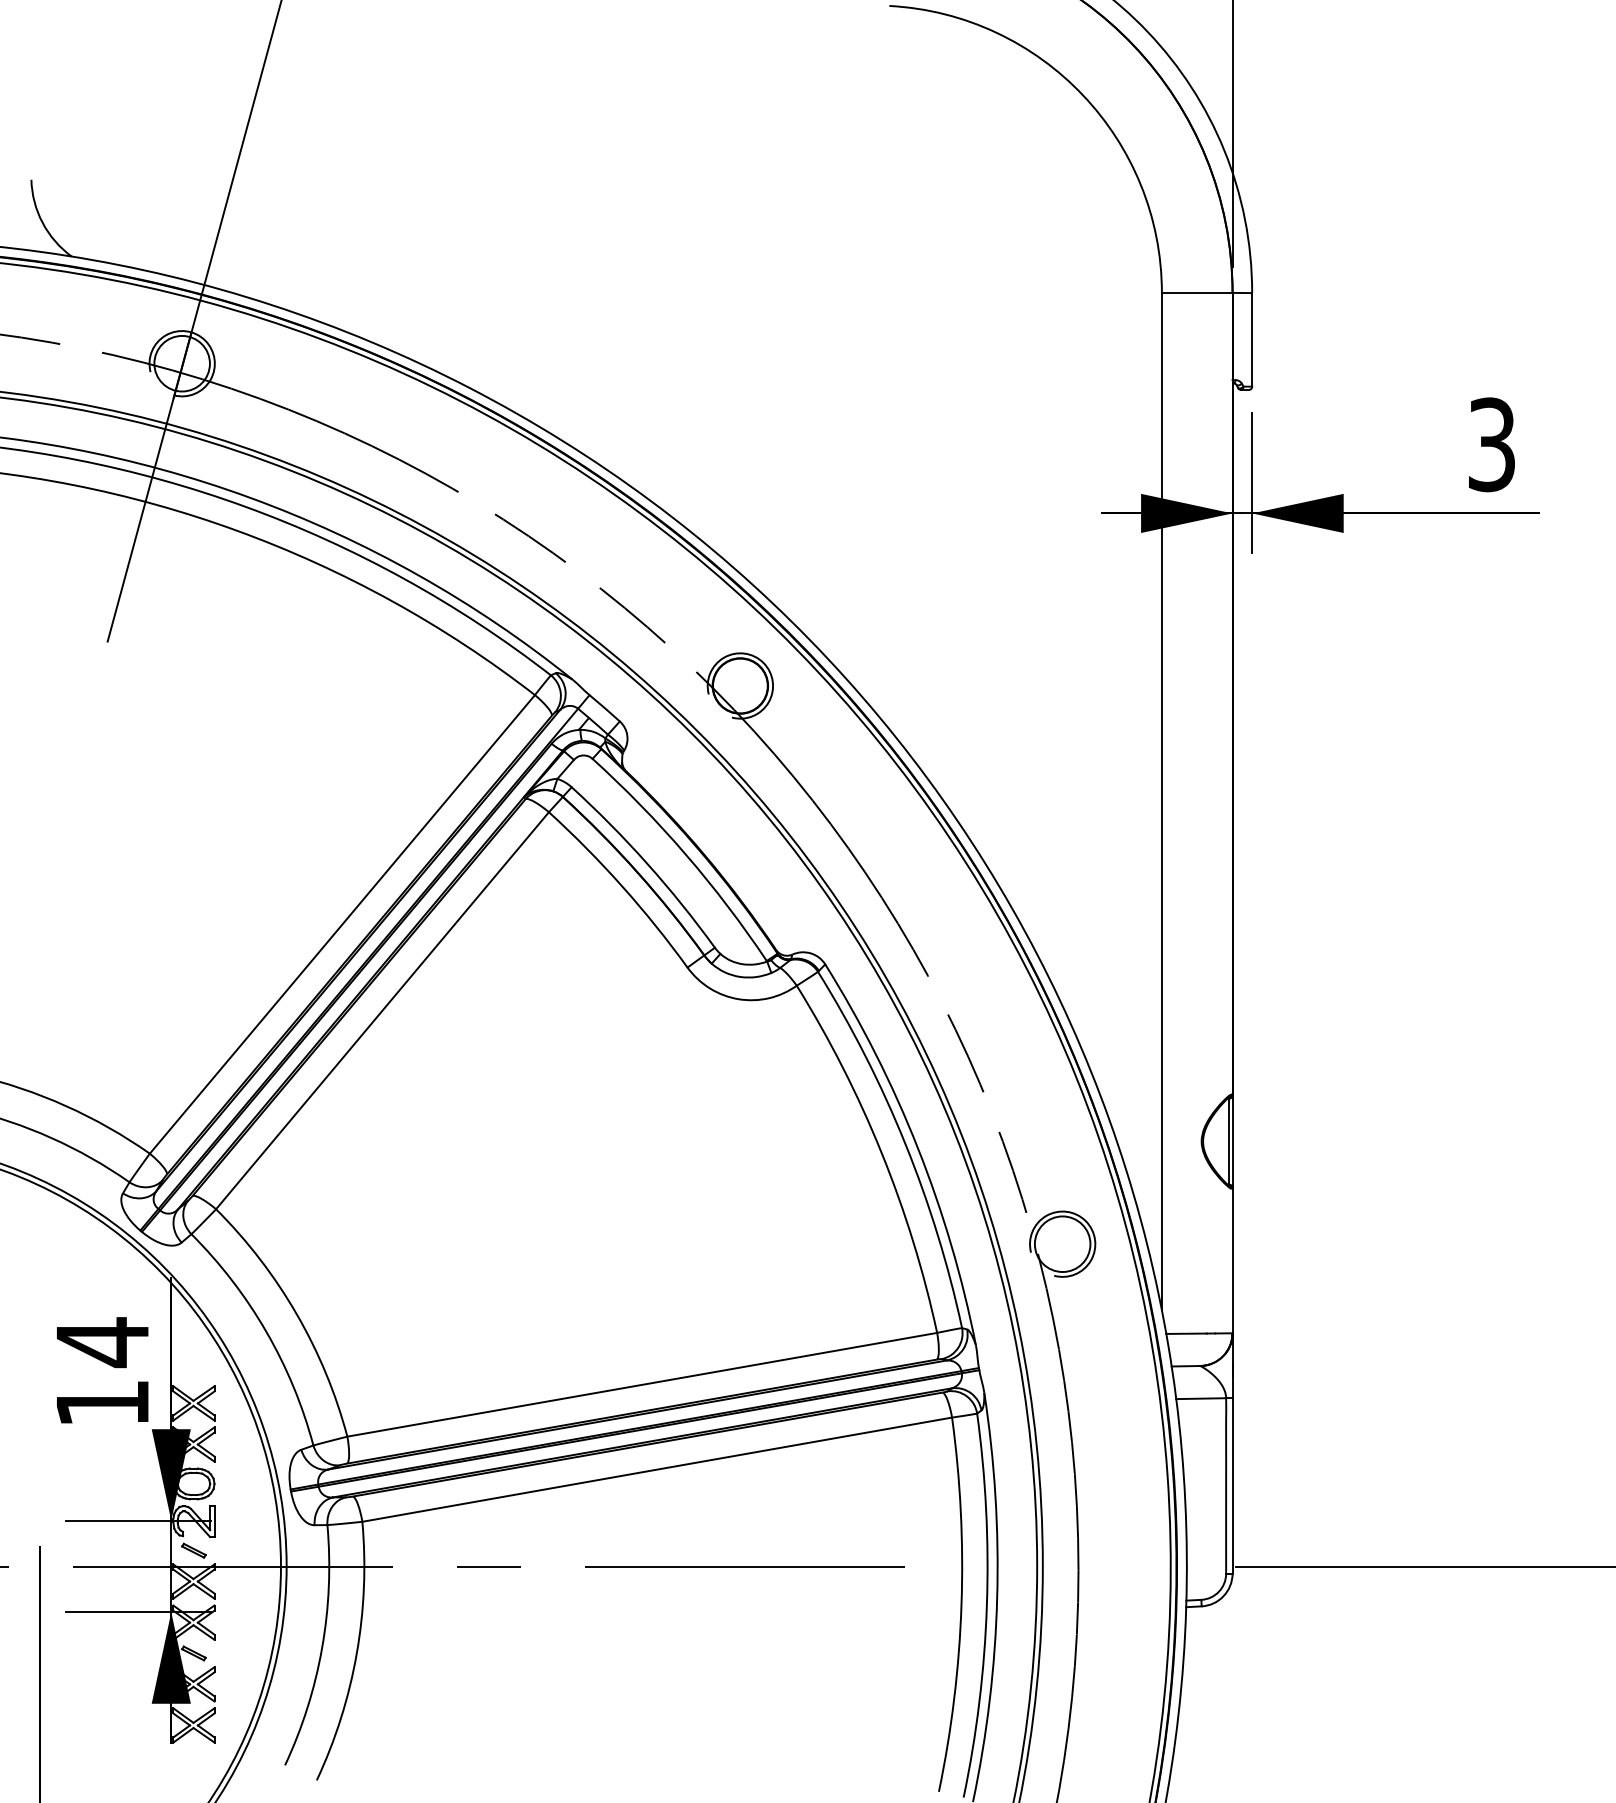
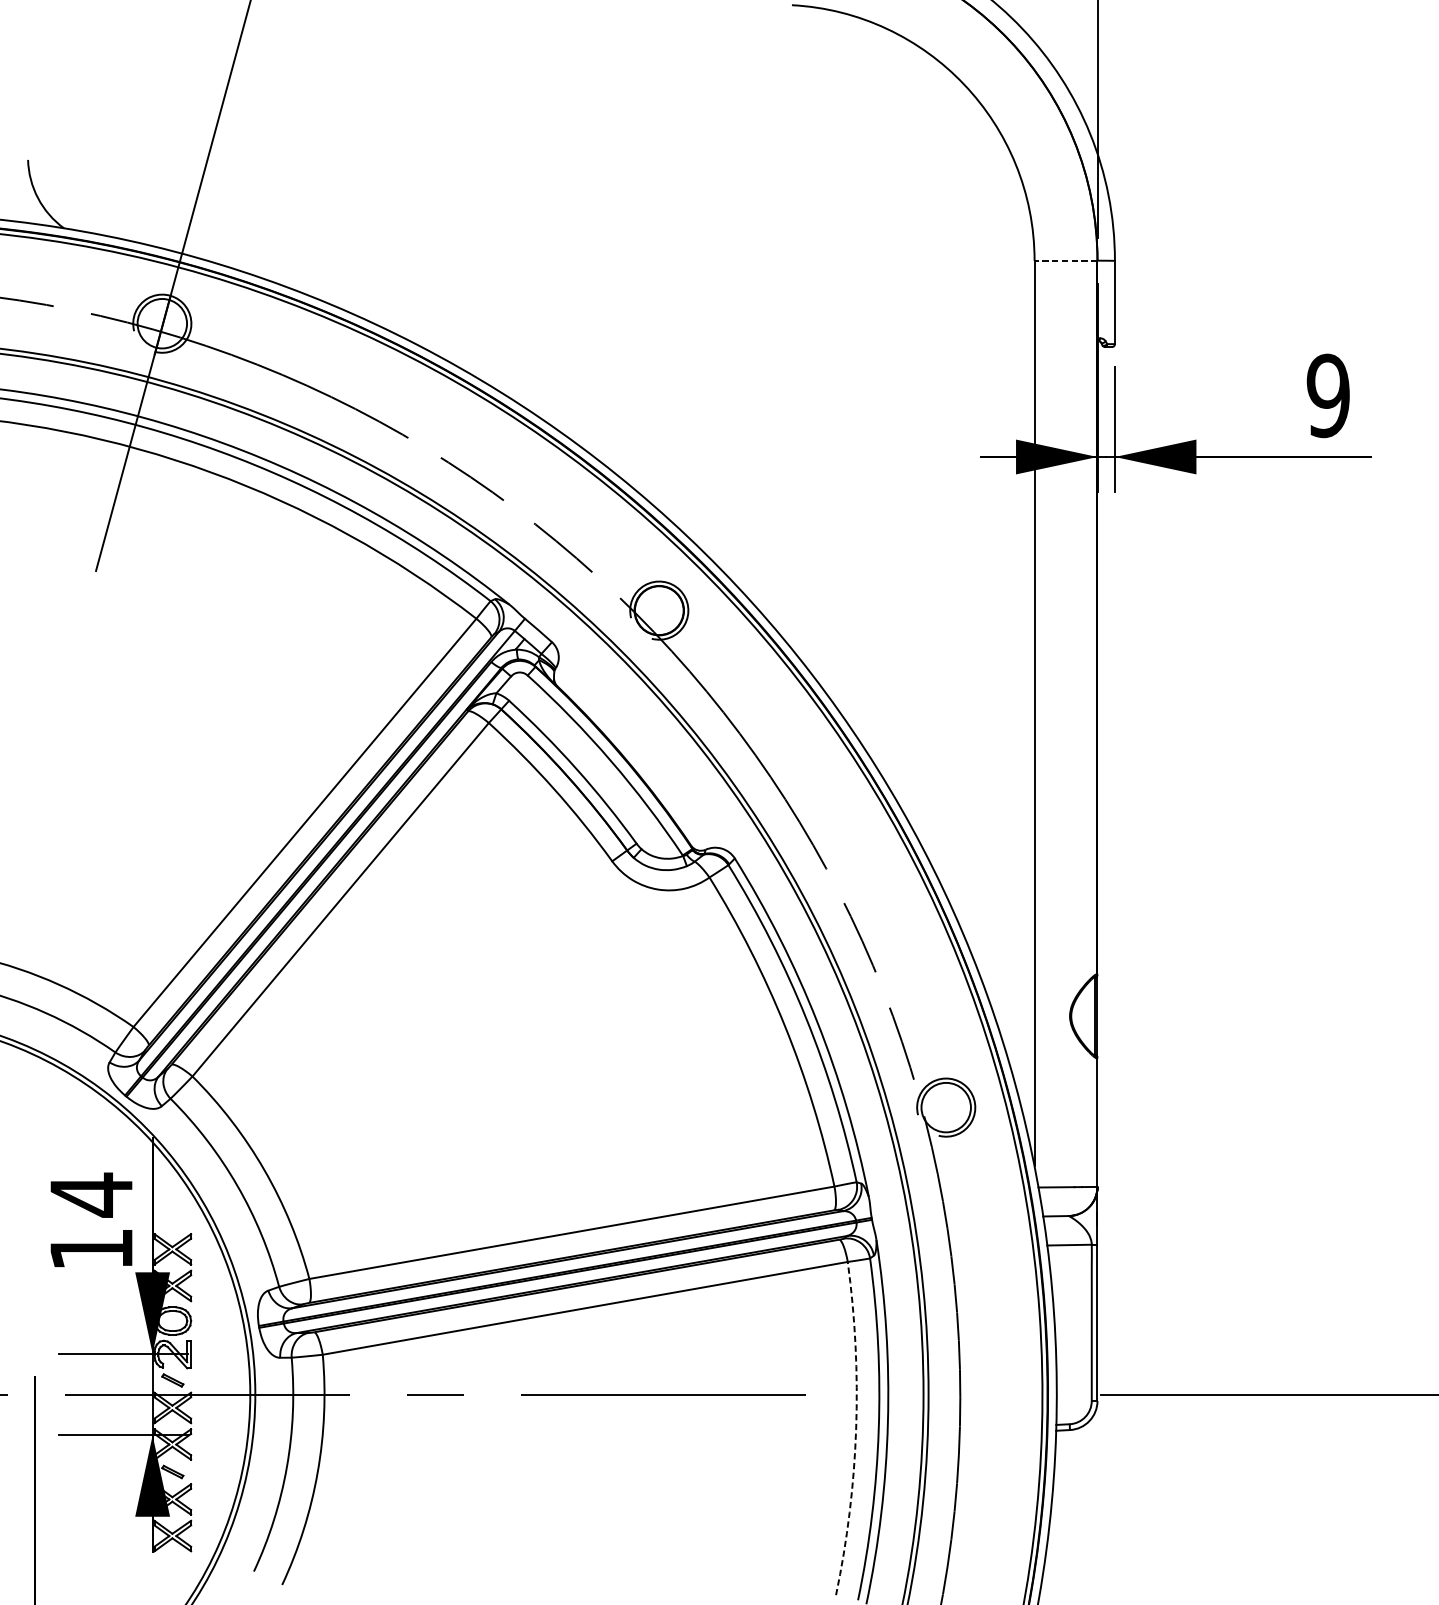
line: (1196, 293) -> (1065, 261), solid -> dashed
text: (1491, 444) -> (1328, 395), 3 -> 9
arc: (961, 1605) -> (856, 1429), solid -> dashed

